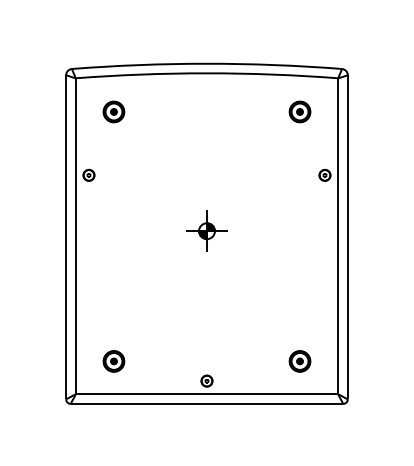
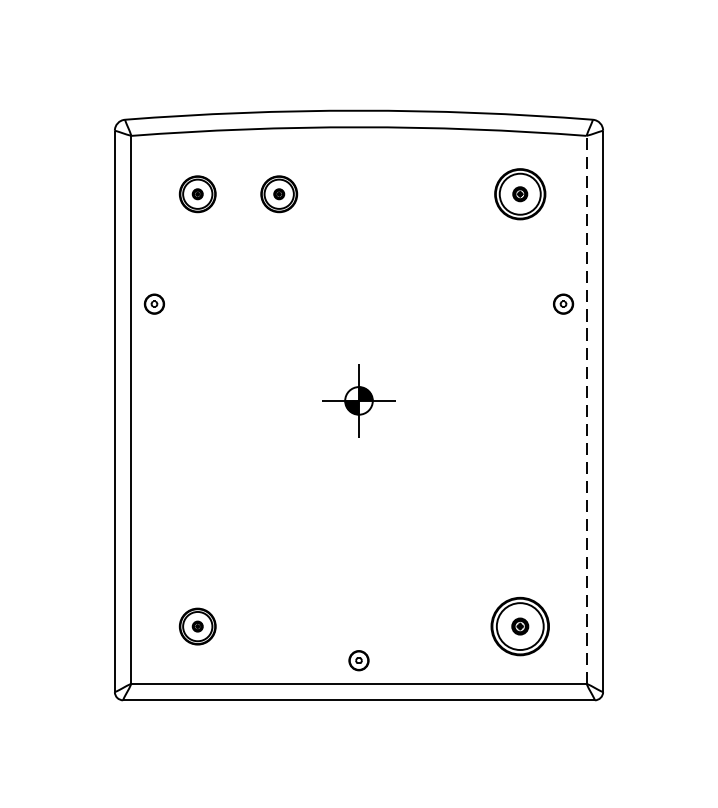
part: (160, 111) -> (278, 193), added
part: (299, 111) -> (519, 193), size x1.4
line: (338, 235) -> (586, 408), solid -> dashed
part: (299, 361) -> (519, 626), size x1.6

